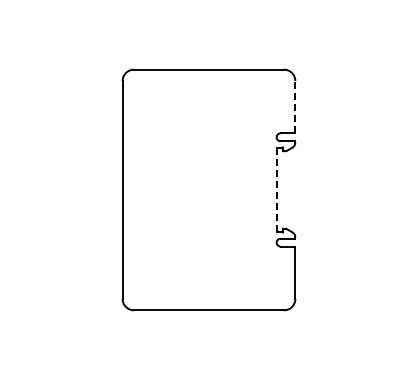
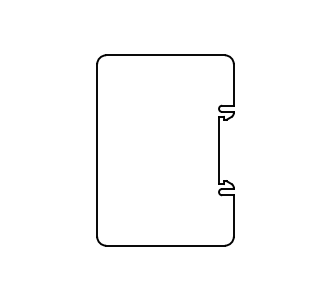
line: (295, 106) -> (233, 84), dashed -> solid
line: (276, 189) -> (218, 150), dashed -> solid

